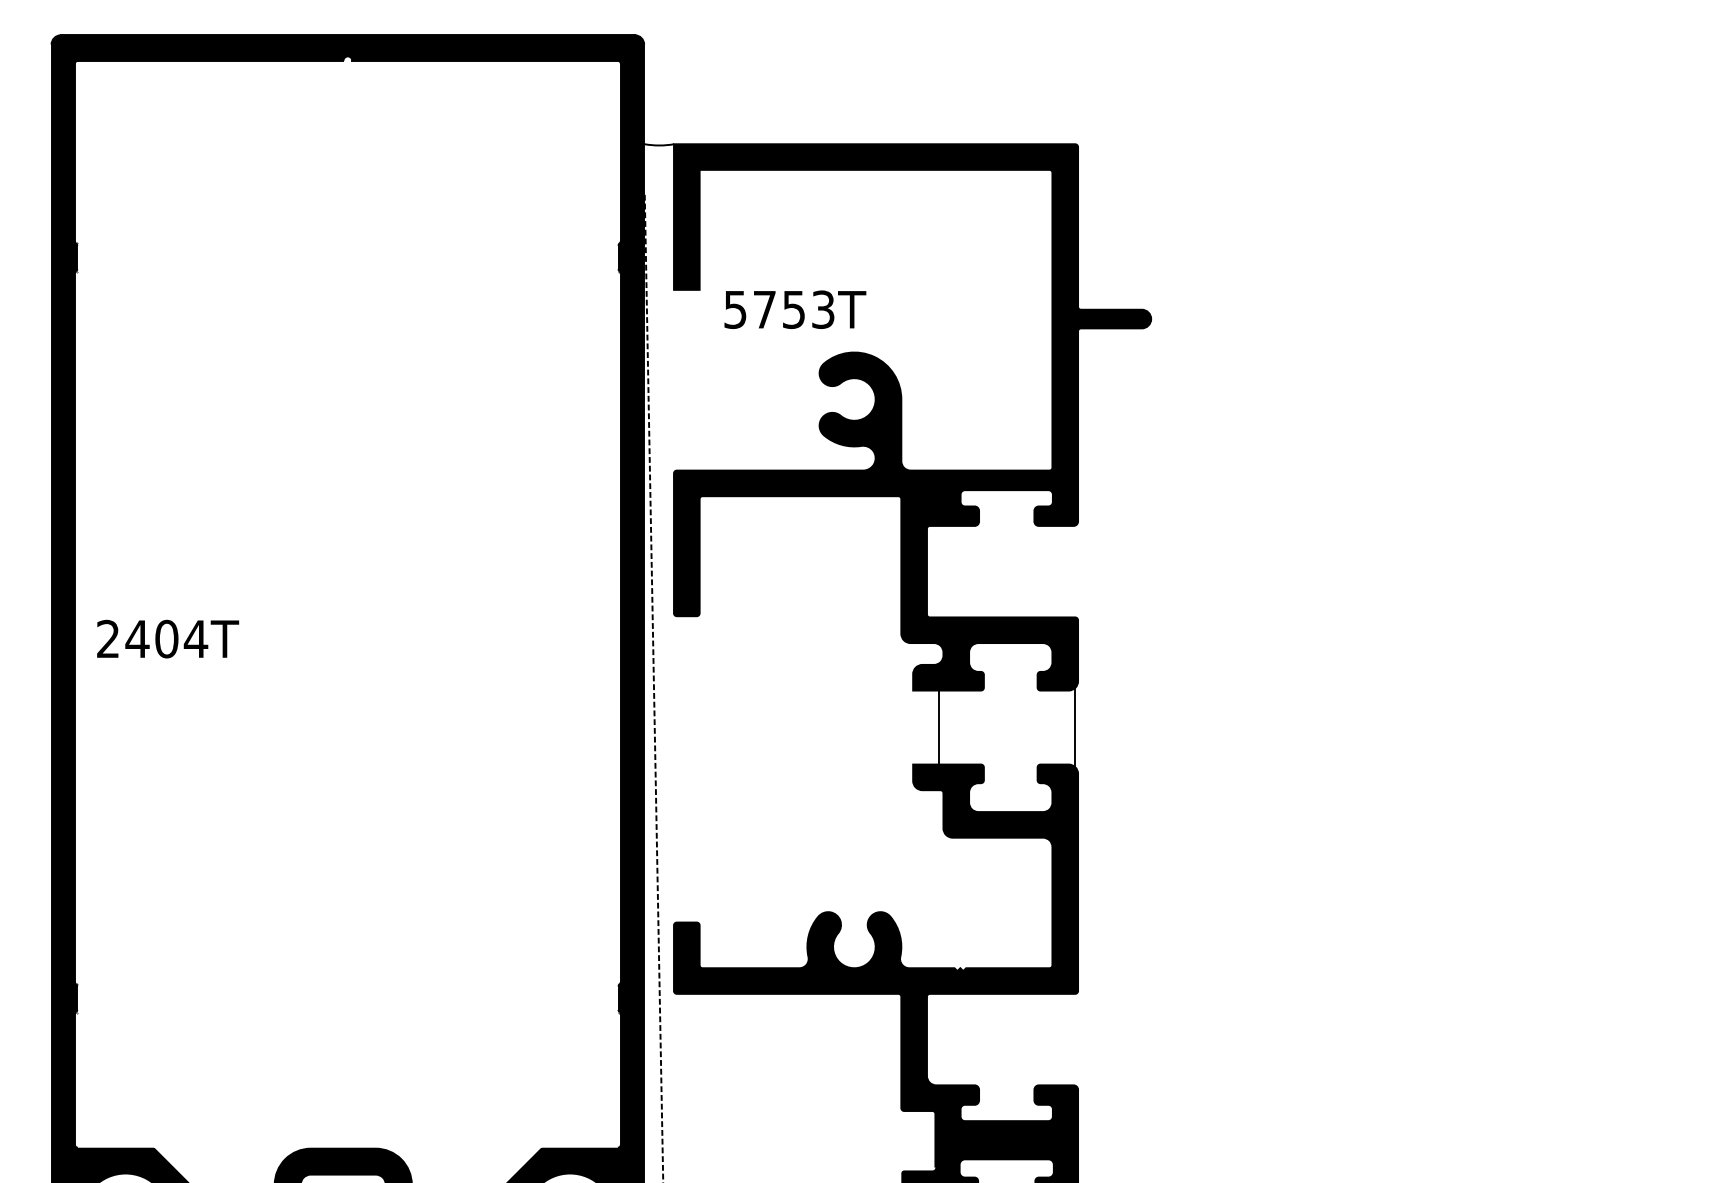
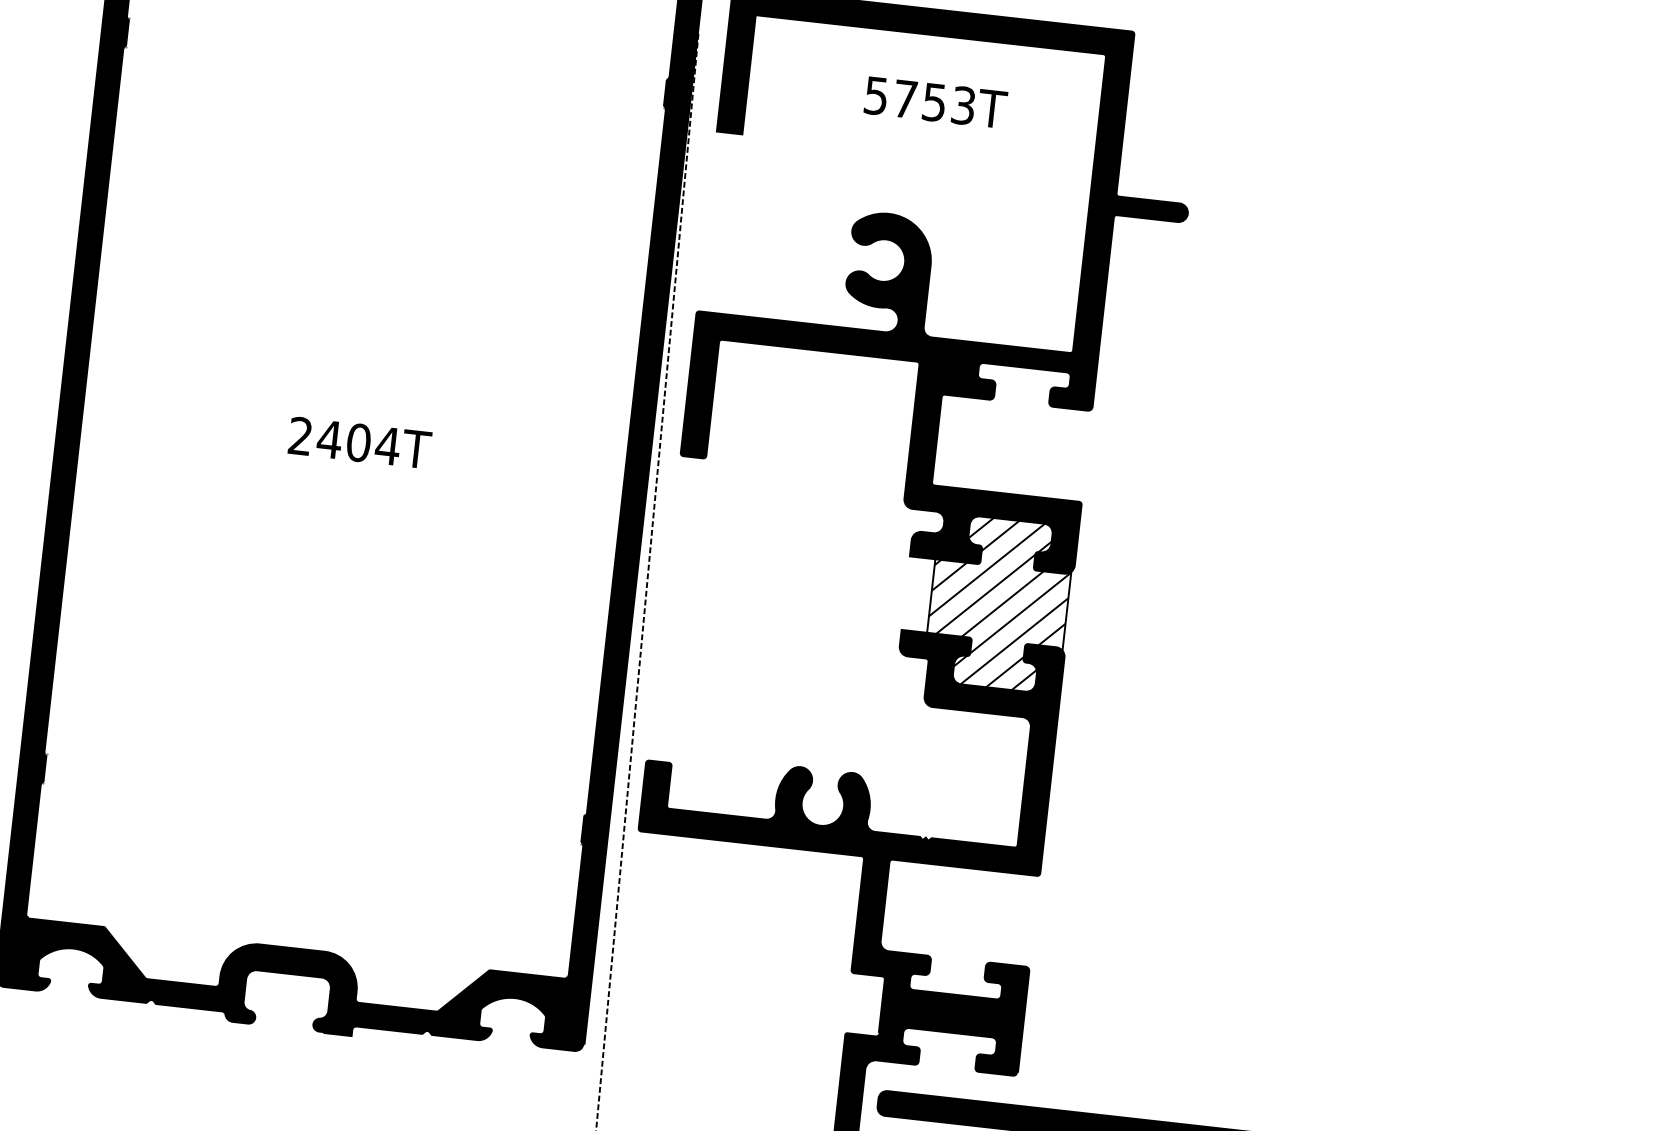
text: (795, 309) -> (936, 102), moved
text: (168, 638) -> (360, 442), moved
hatch: (1006, 727) -> (998, 603), added

